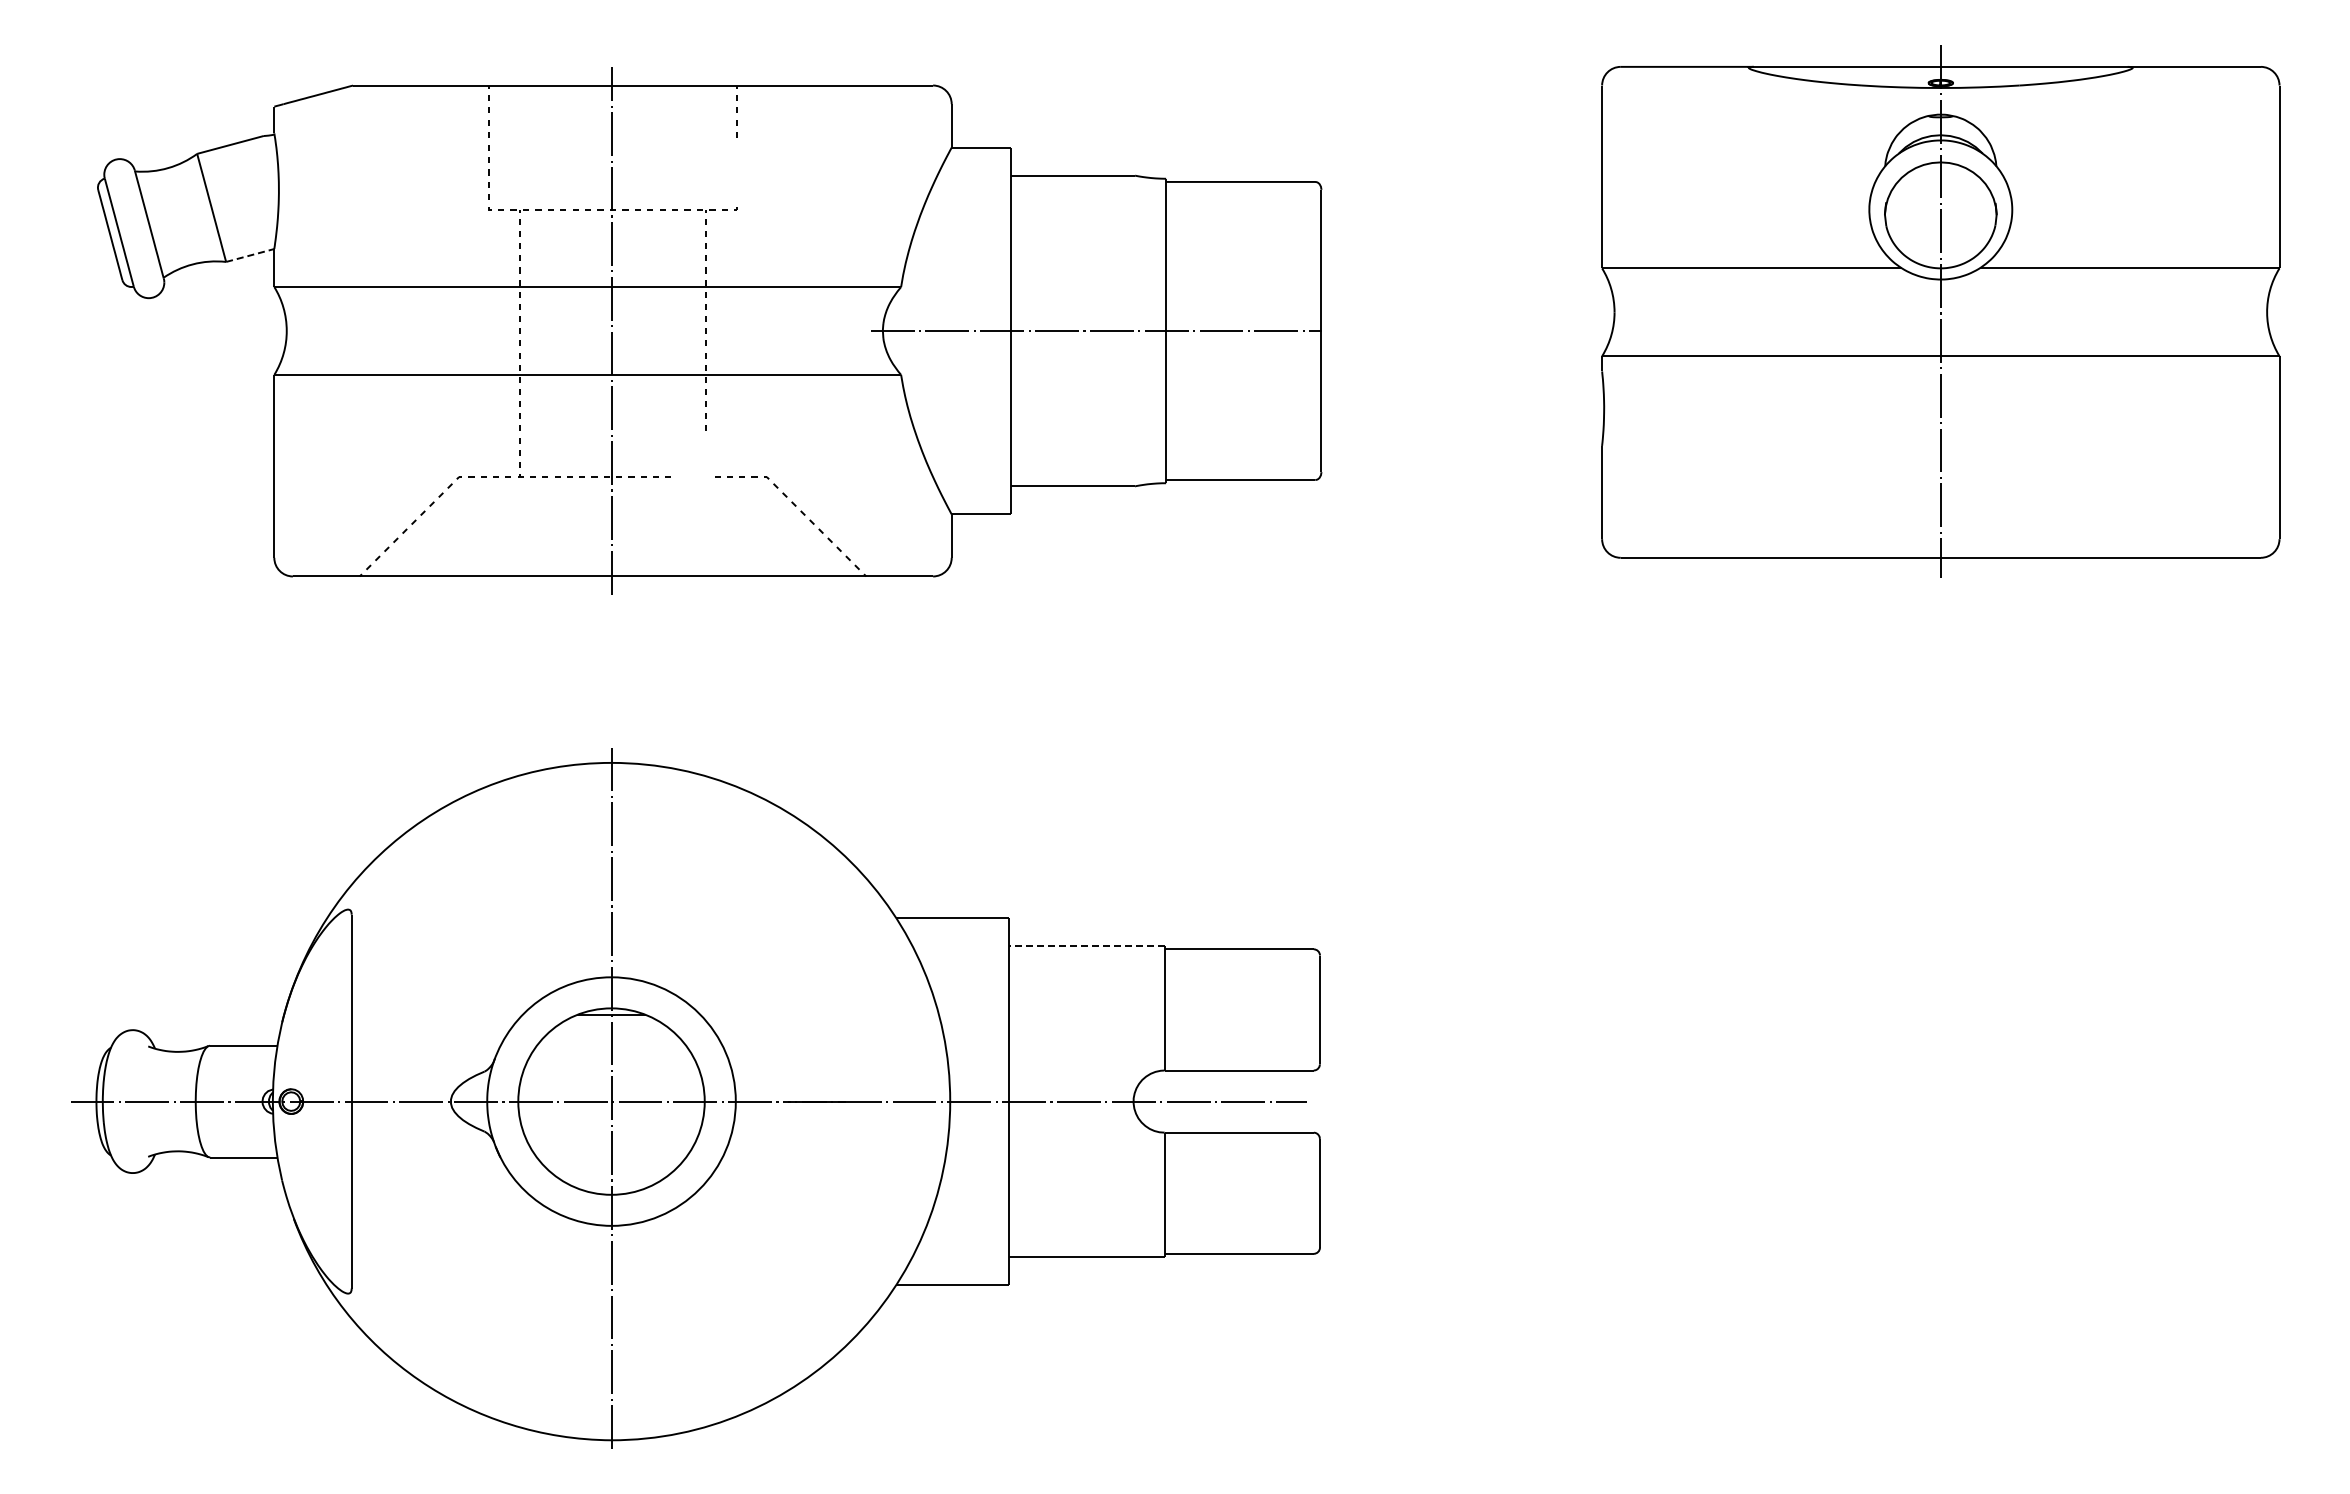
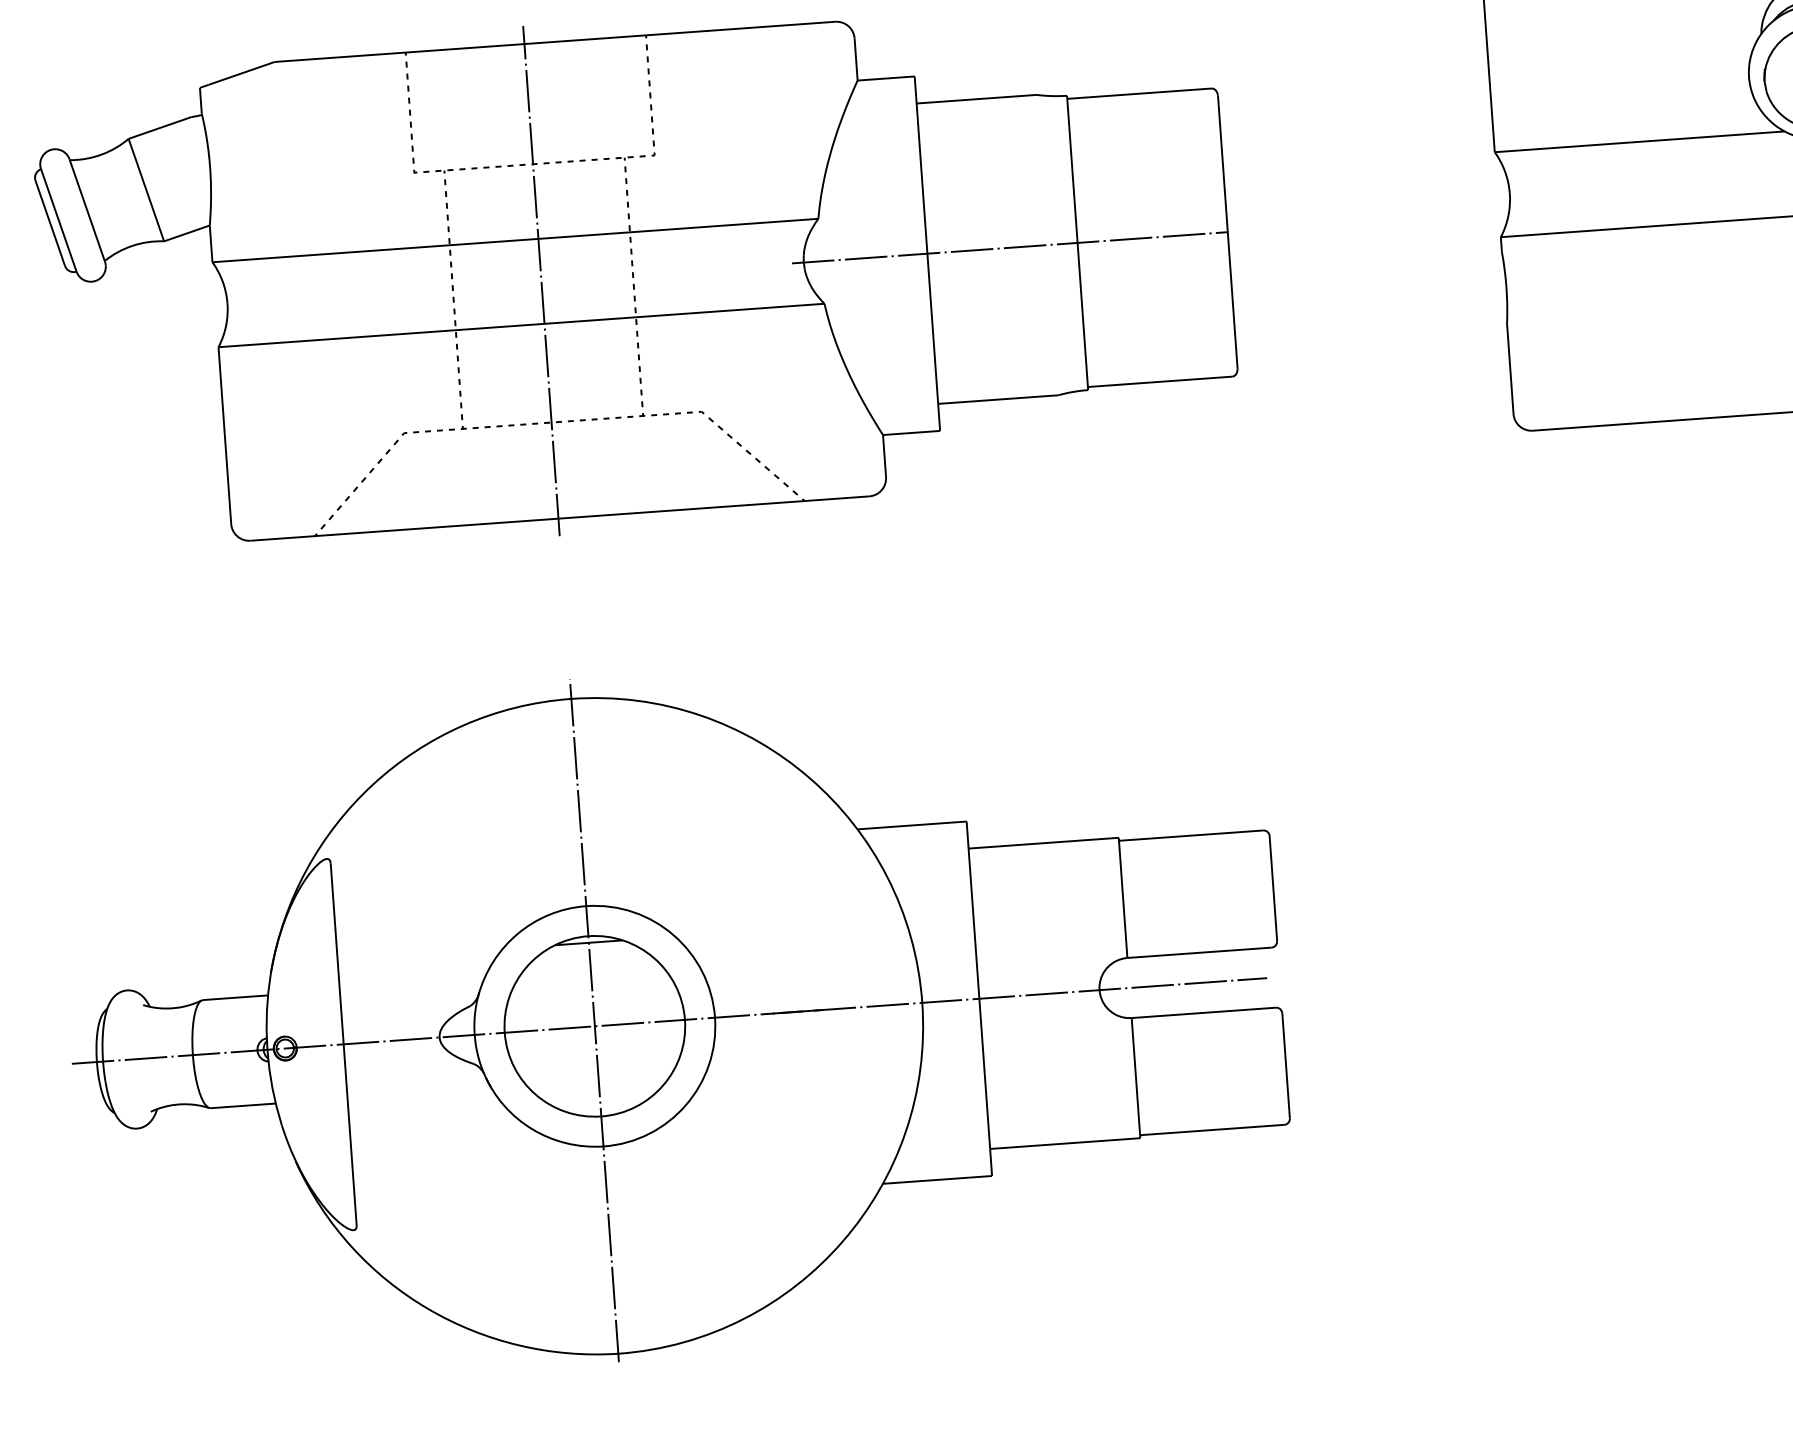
part: (736, 172) -> (651, 119), added
line: (250, 255) -> (187, 233), dashed -> solid
part: (705, 455) -> (640, 395), added
line: (1086, 946) -> (1043, 843), dashed -> solid

